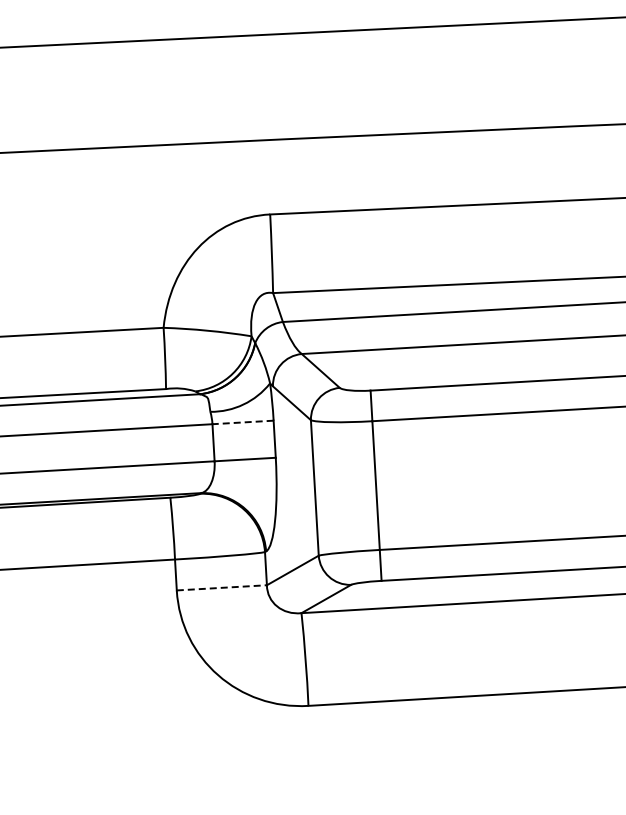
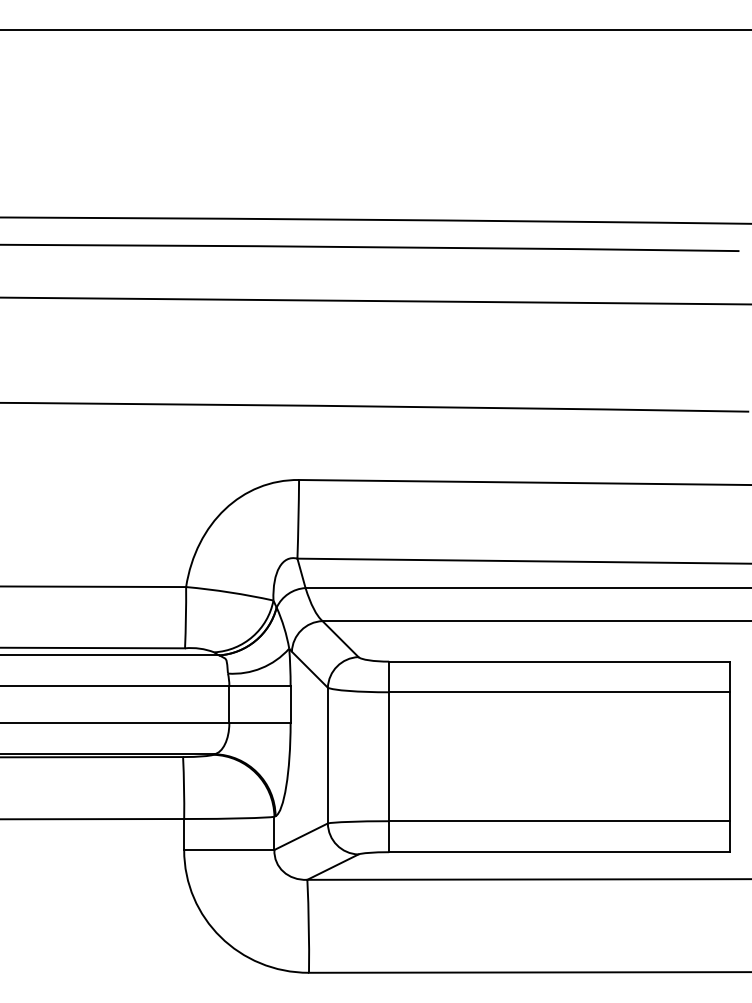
line: (242, 422) -> (259, 686), dashed -> solid
line: (222, 587) -> (229, 849), dashed -> solid

